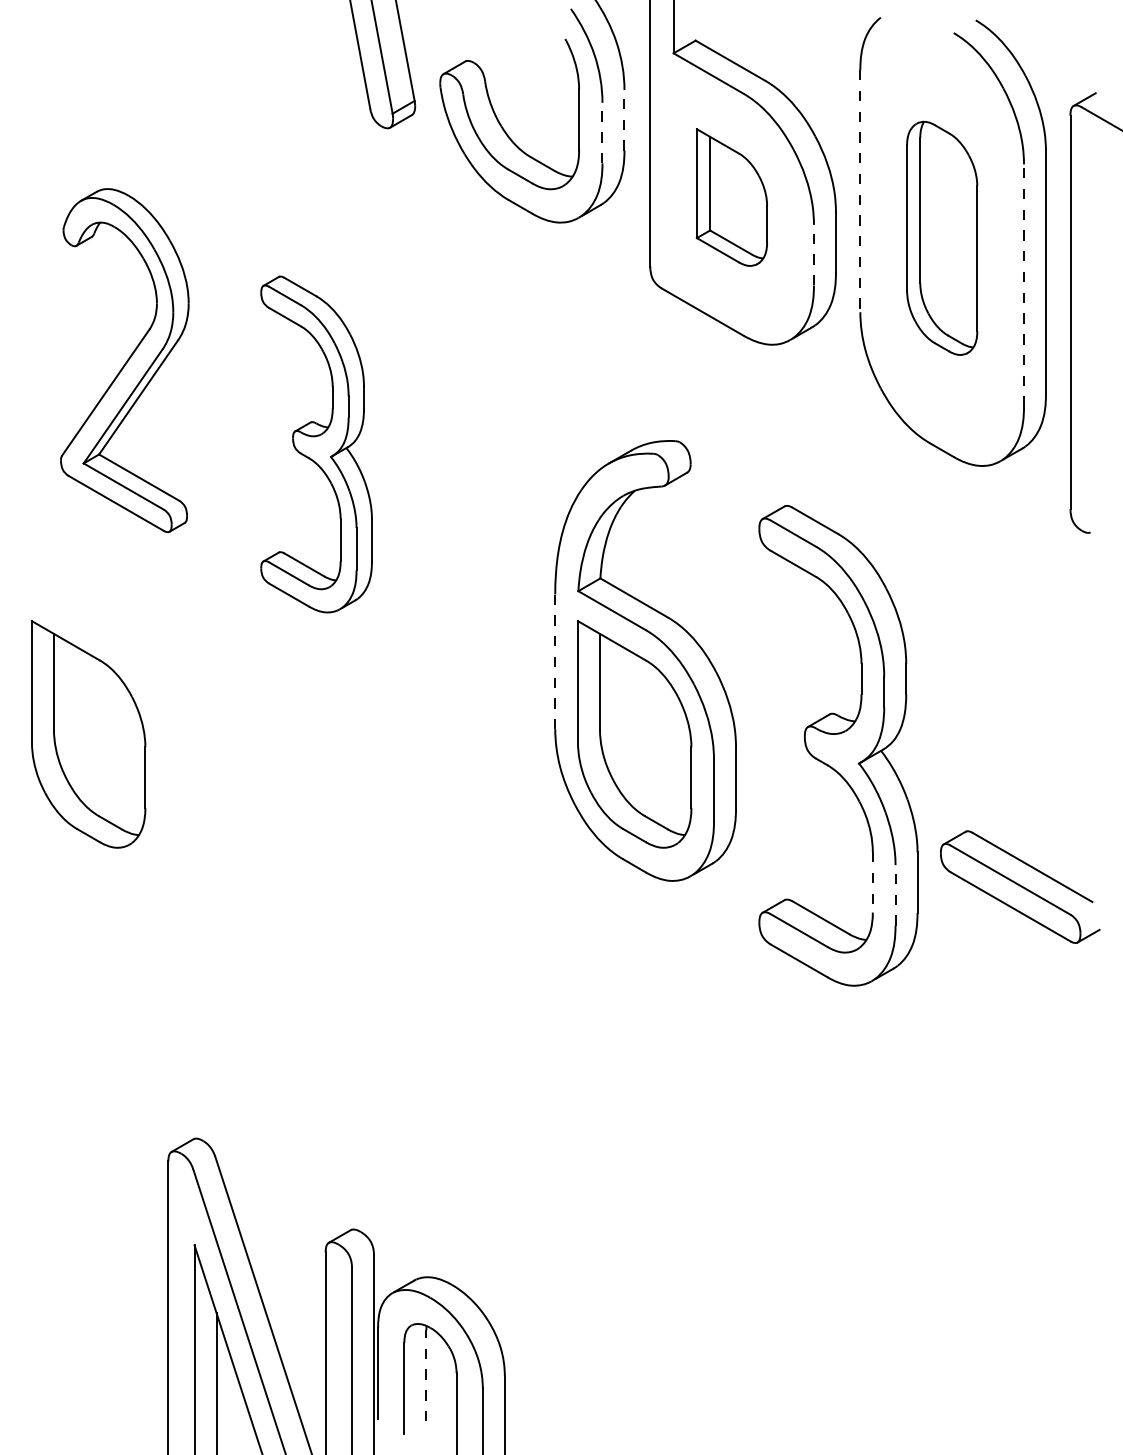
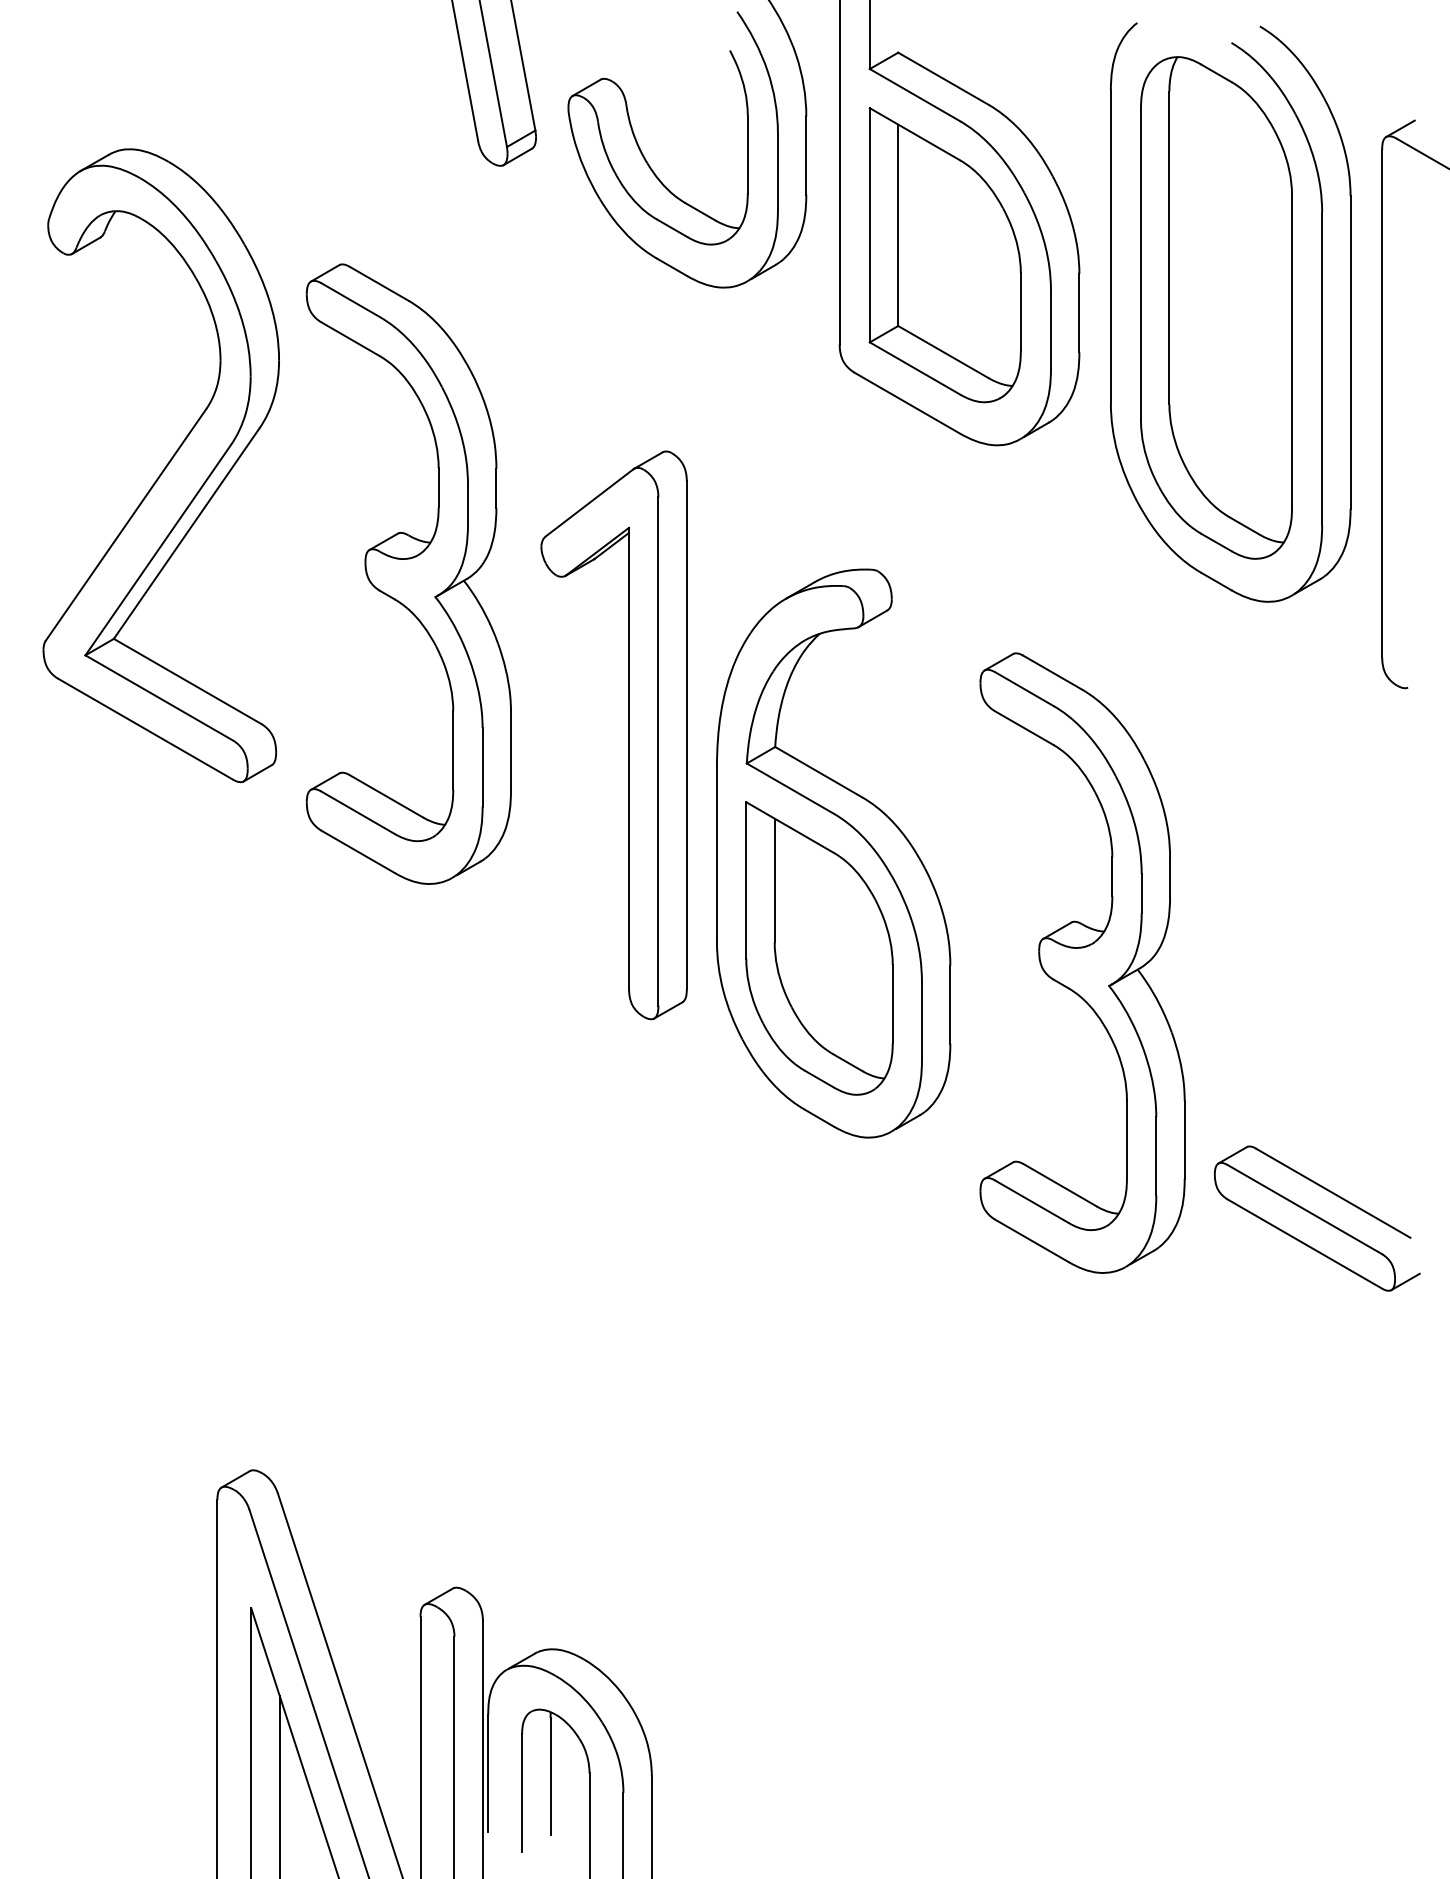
line: (624, 120) -> (806, 155), dashed -> solid
line: (602, 132) -> (777, 171), dashed -> solid
line: (860, 191) -> (1110, 247), dashed -> solid
part: (731, 197) -> (944, 255), size x1.67
part: (942, 238) -> (1216, 307), size x1.67
line: (813, 255) -> (1050, 329), dashed -> solid
line: (1024, 285) -> (1322, 368), dashed -> solid
part: (124, 360) -> (160, 465), size x1.43
part: (316, 444) -> (408, 573), size x1.43
part: (486, 569) -> (628, 735), added
line: (554, 661) -> (716, 854), dashed -> solid
part: (88, 734) -> (114, 948), removed
line: (872, 882) -> (1126, 1139), dashed -> solid
part: (1020, 887) -> (1317, 1218), moved
line: (895, 894) -> (1156, 1155), dashed -> solid
line: (426, 1375) -> (550, 1776), dashed -> solid

